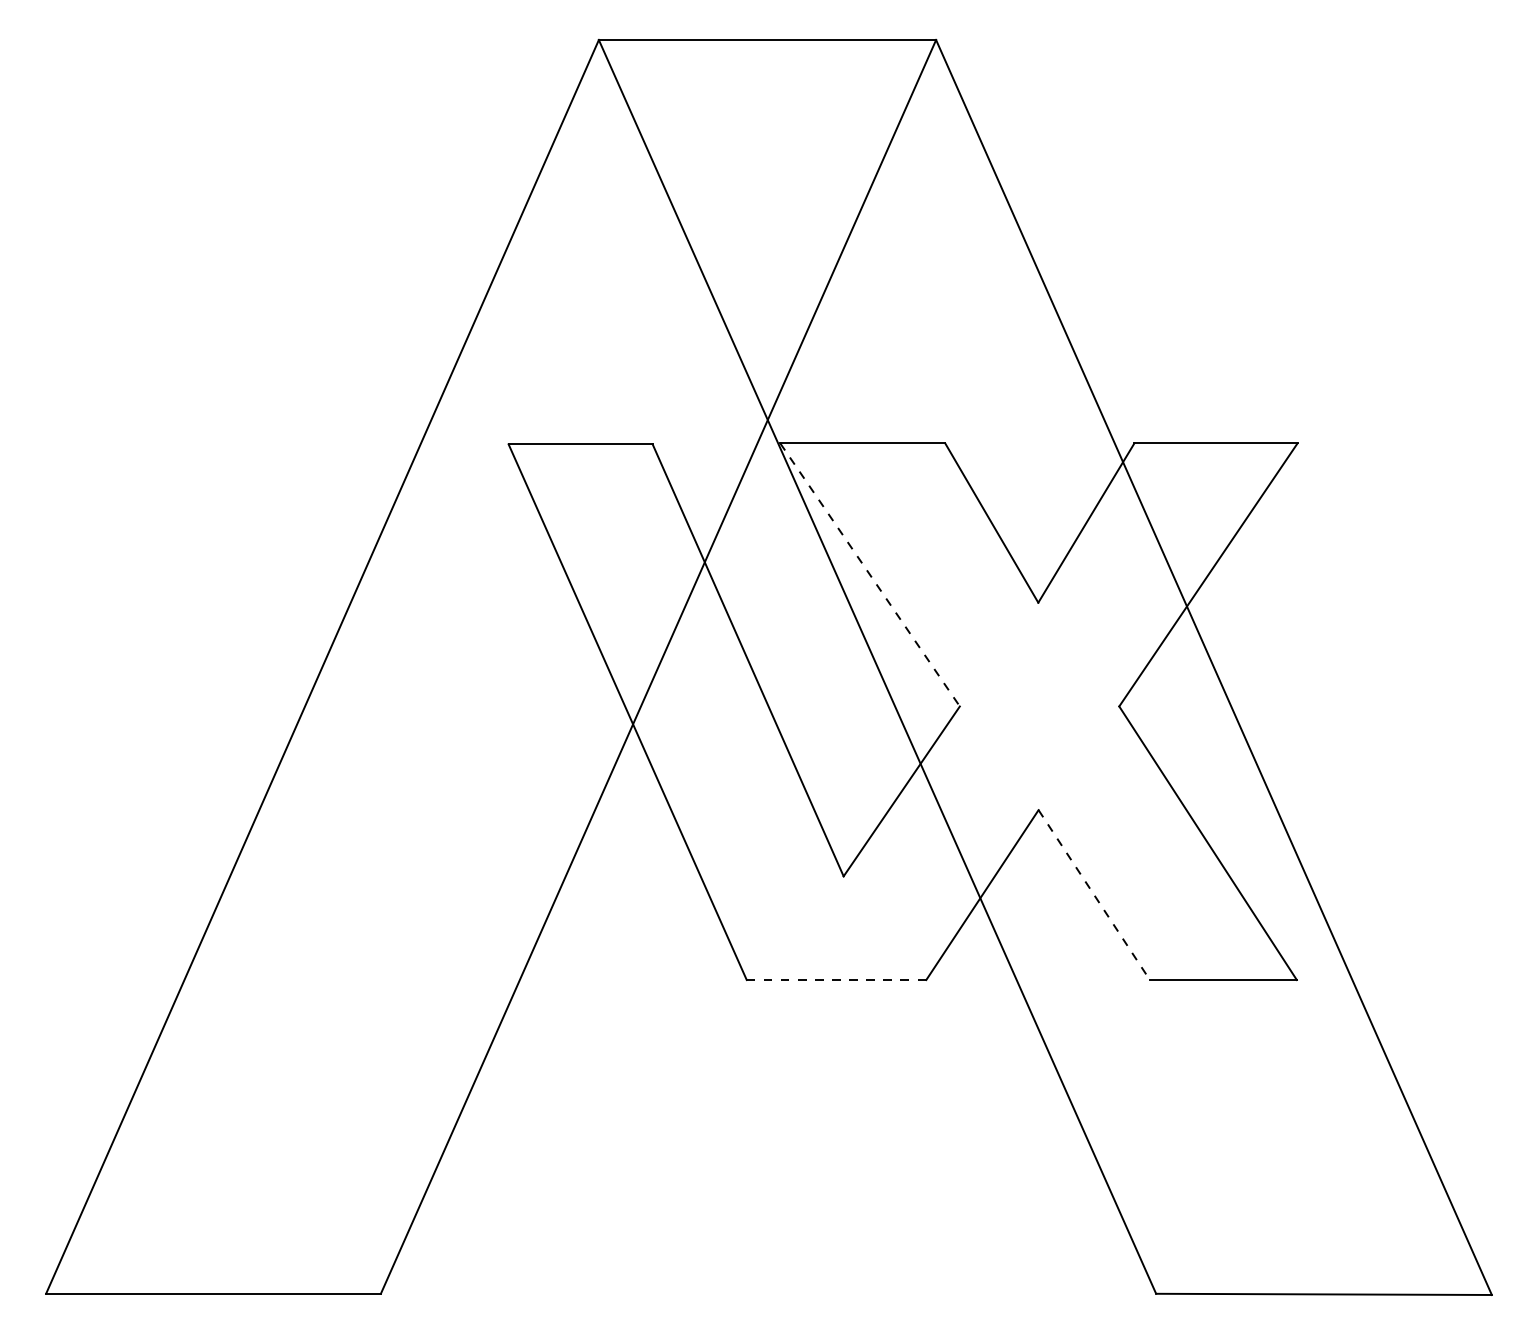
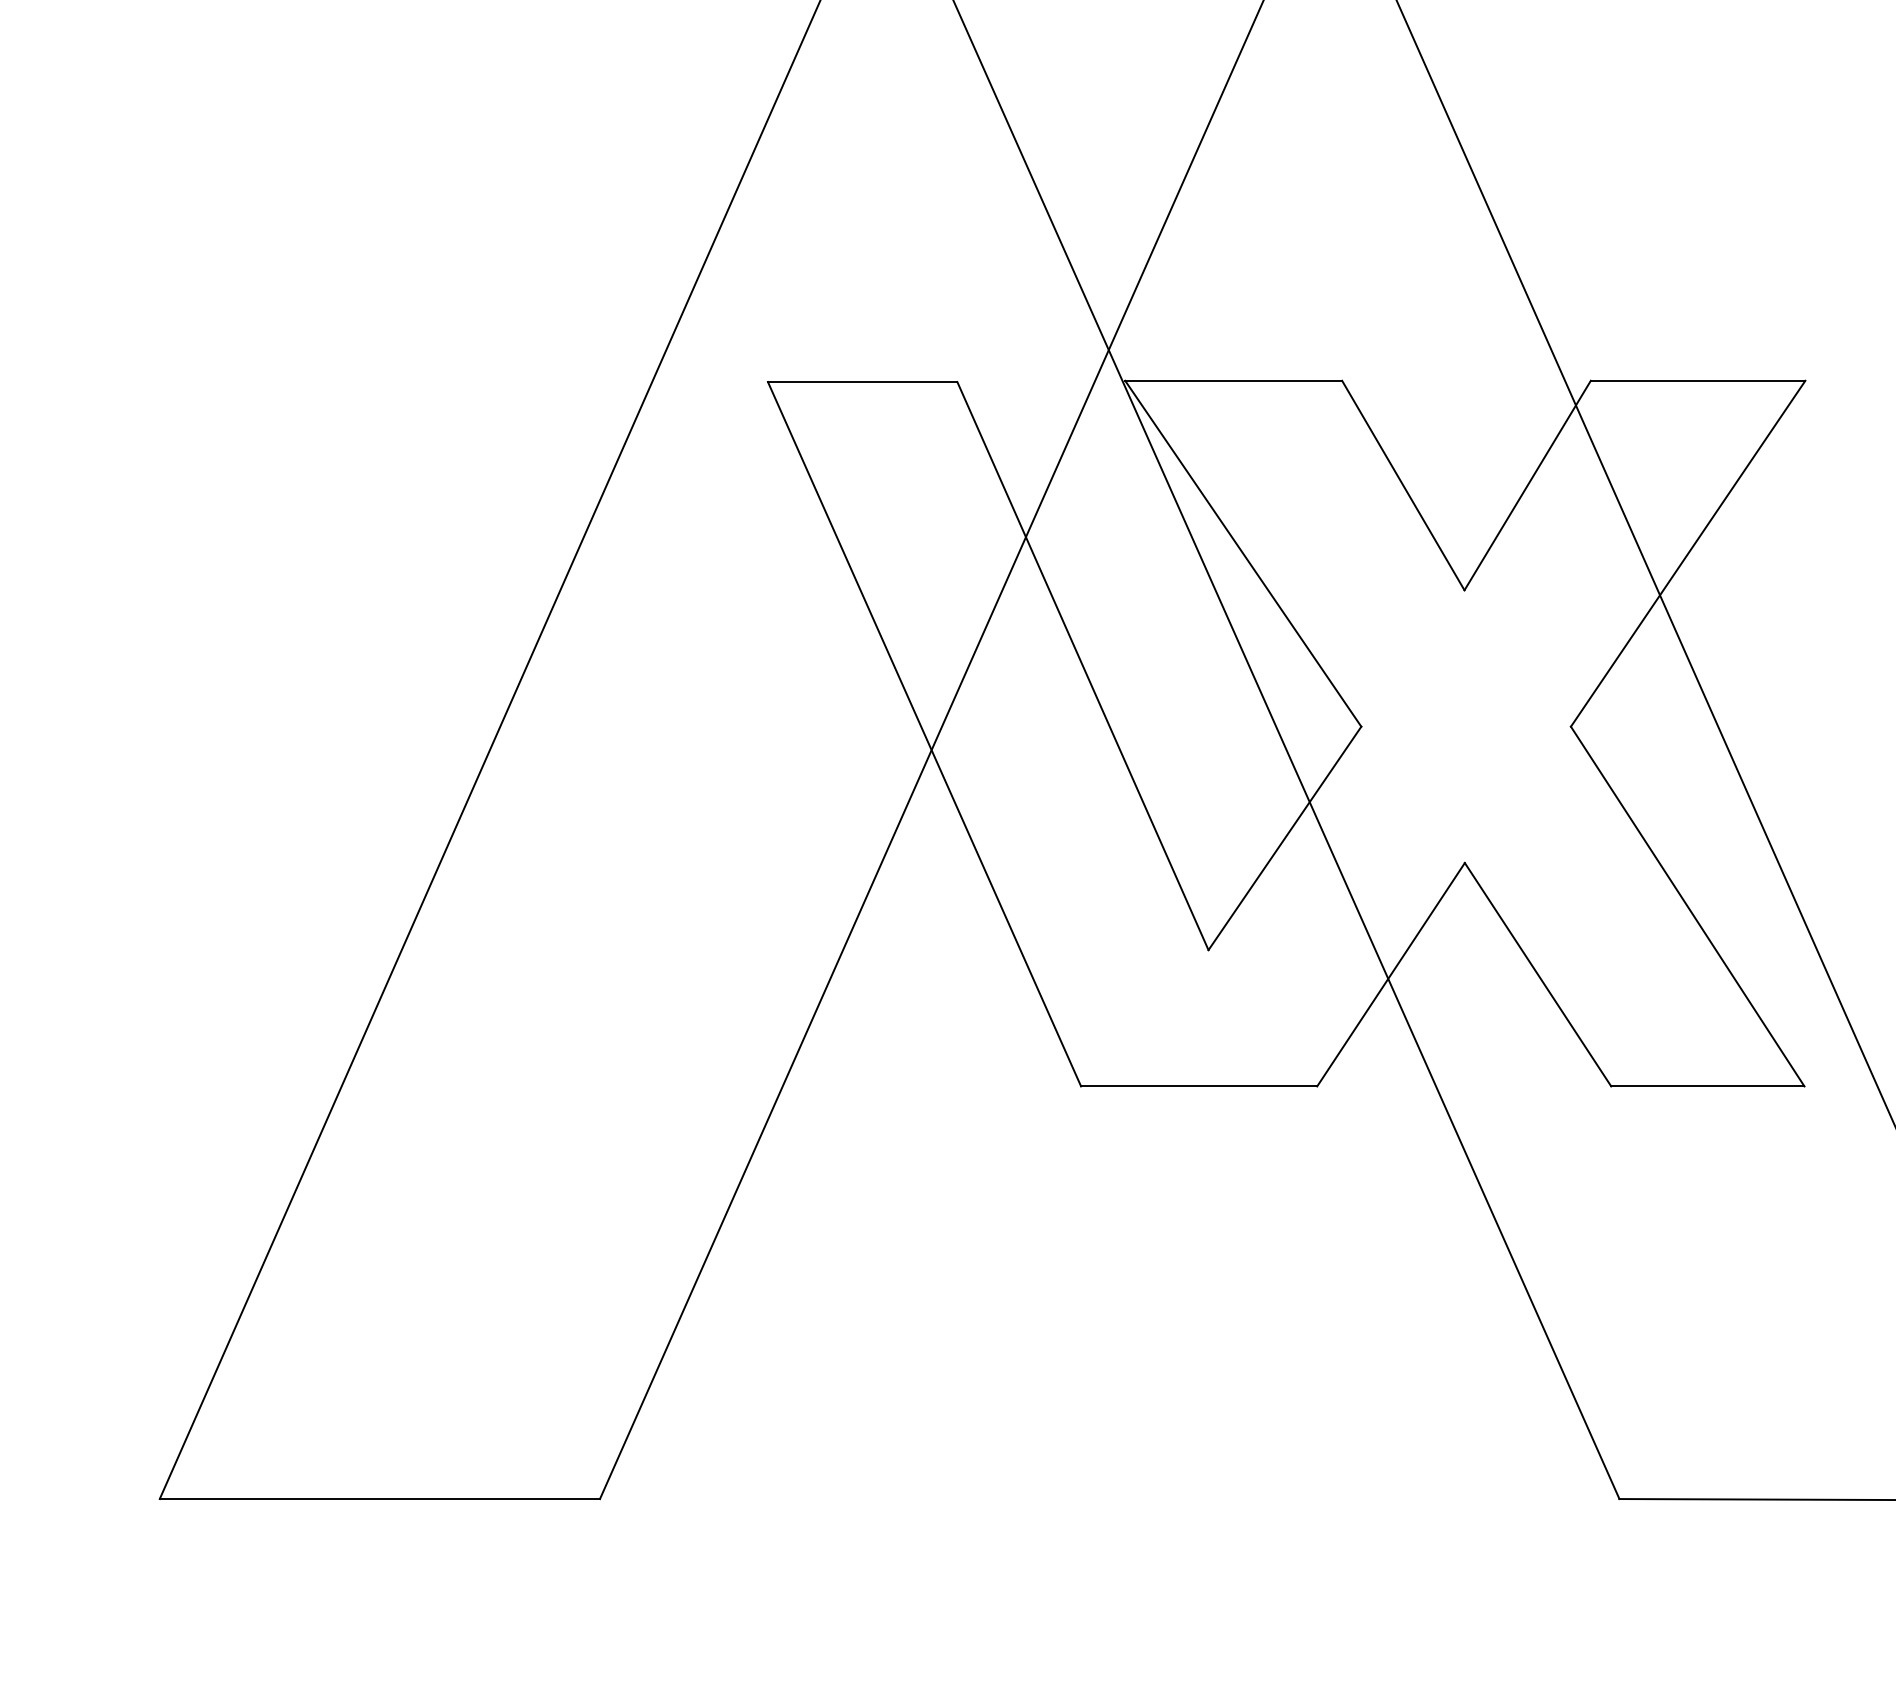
line: (870, 575) -> (1243, 554), dashed -> solid
line: (1094, 895) -> (1538, 975), dashed -> solid
line: (836, 980) -> (1199, 1087), dashed -> solid

